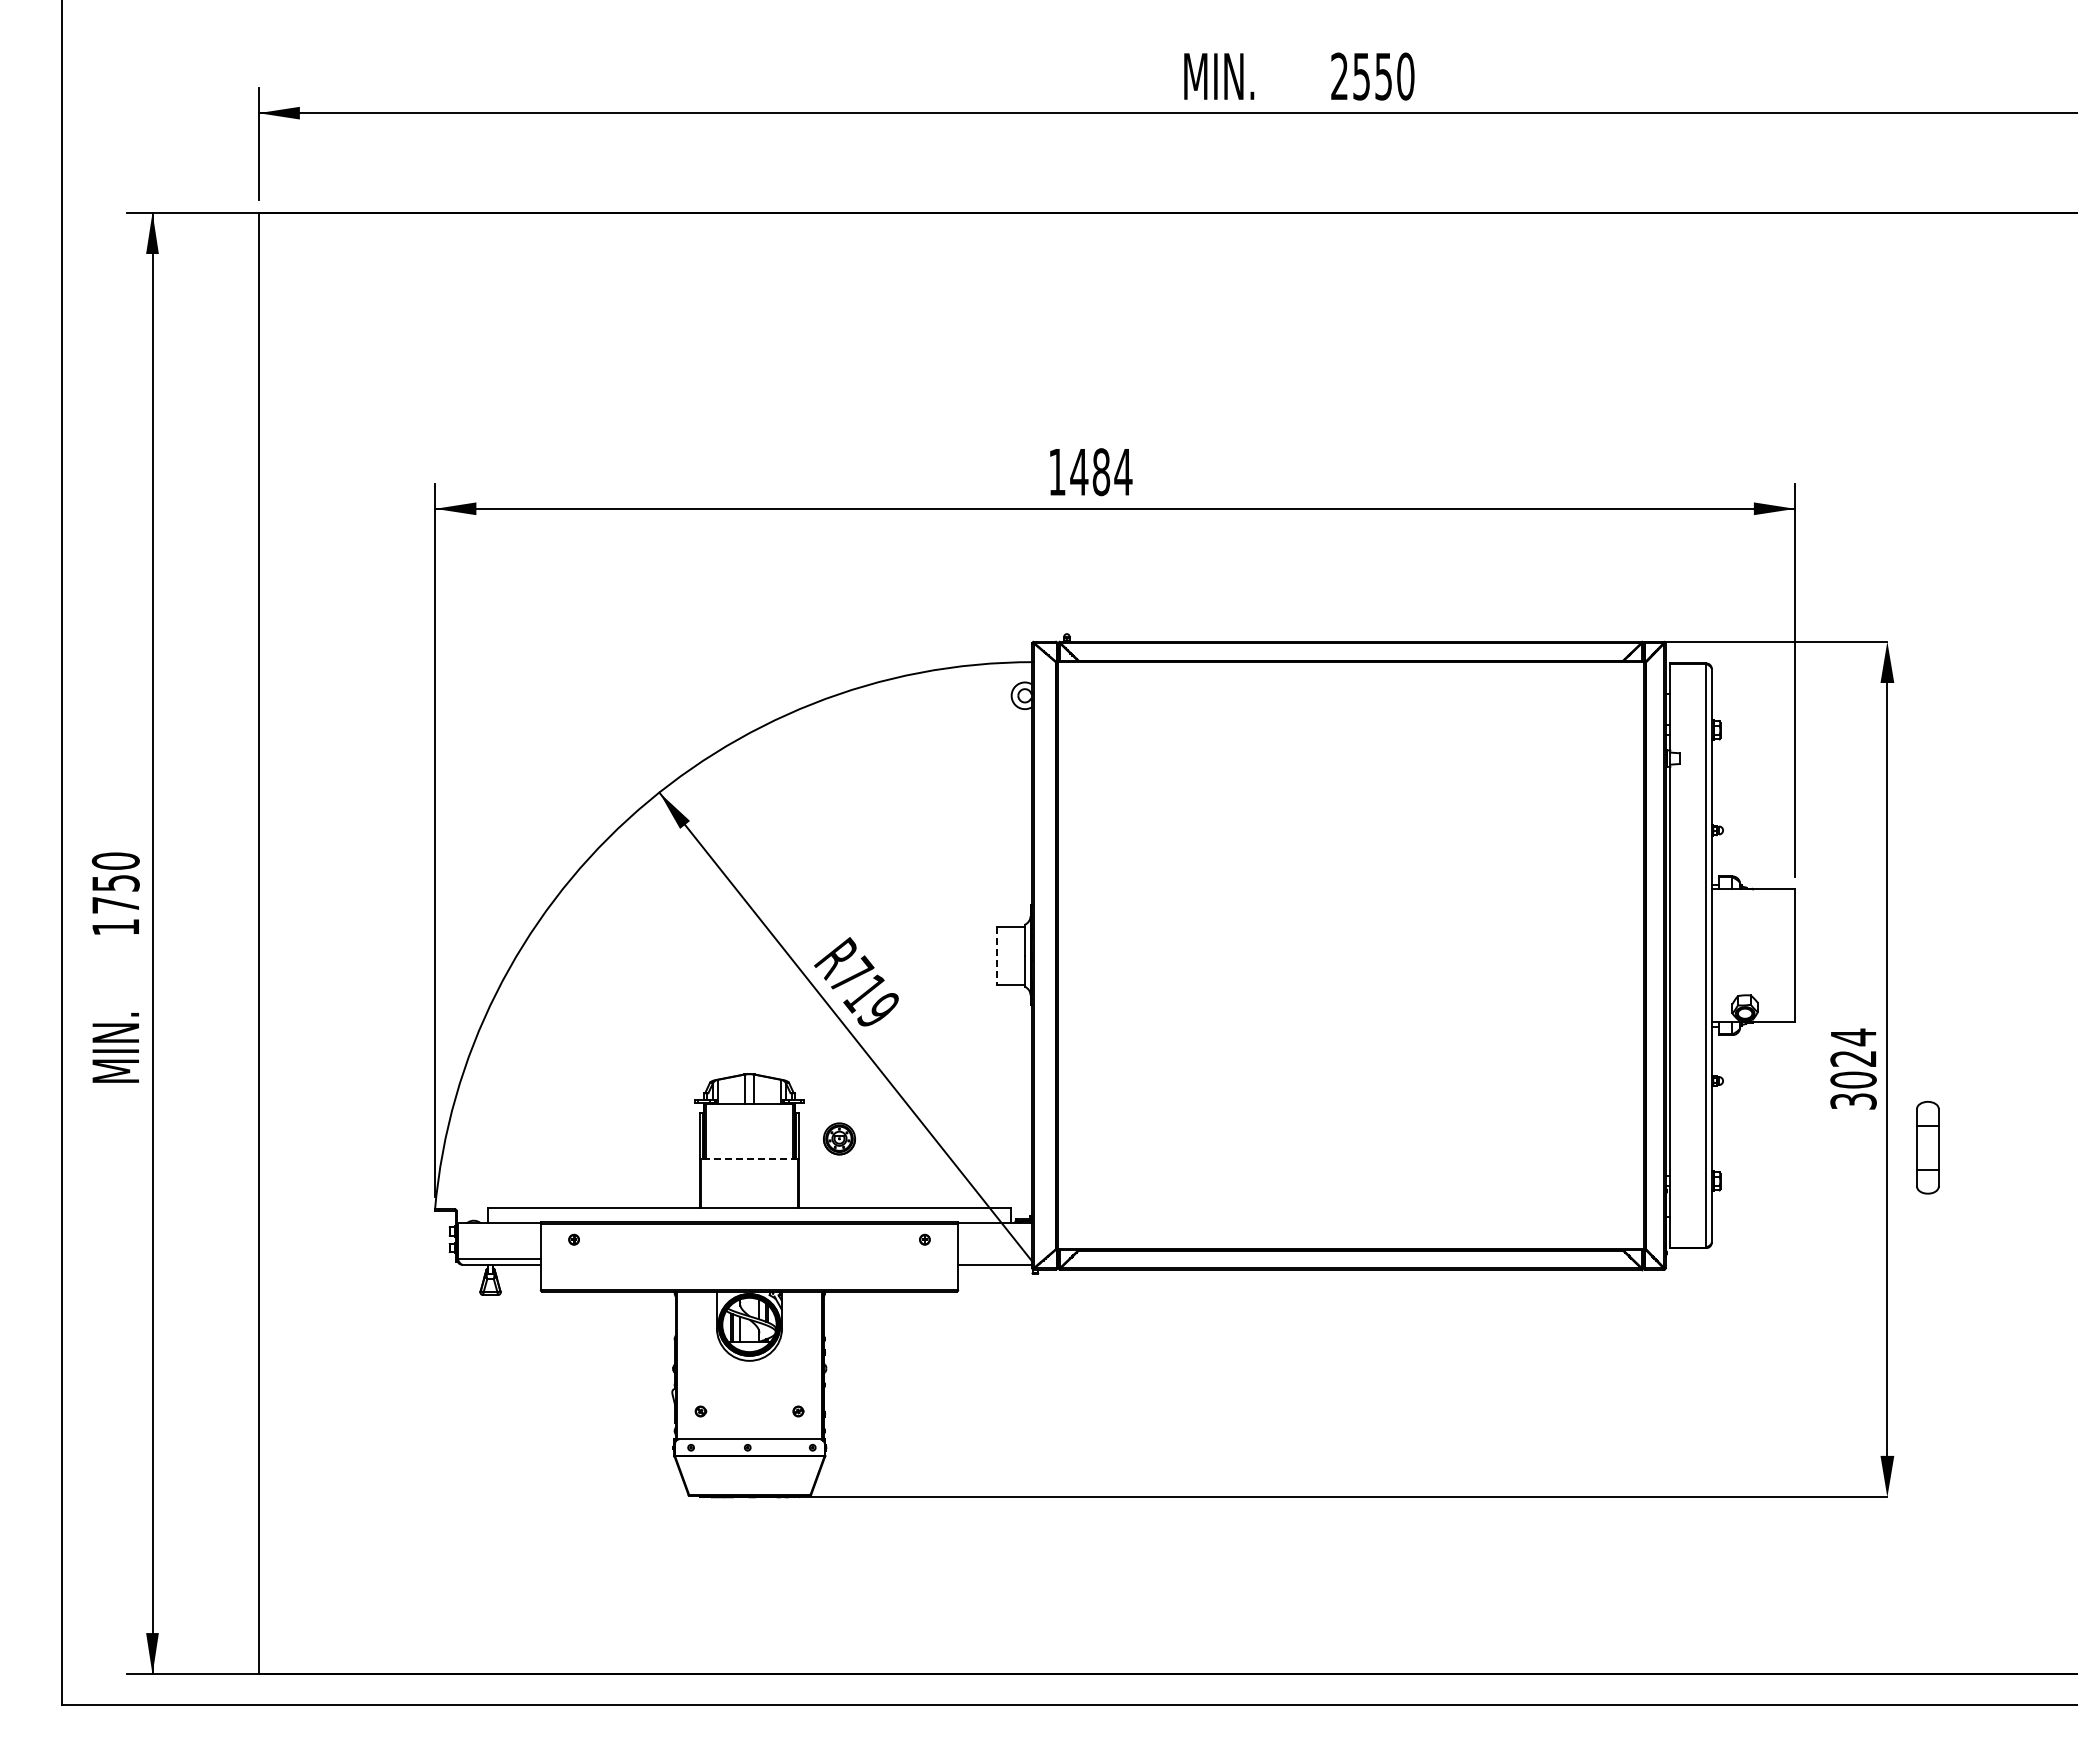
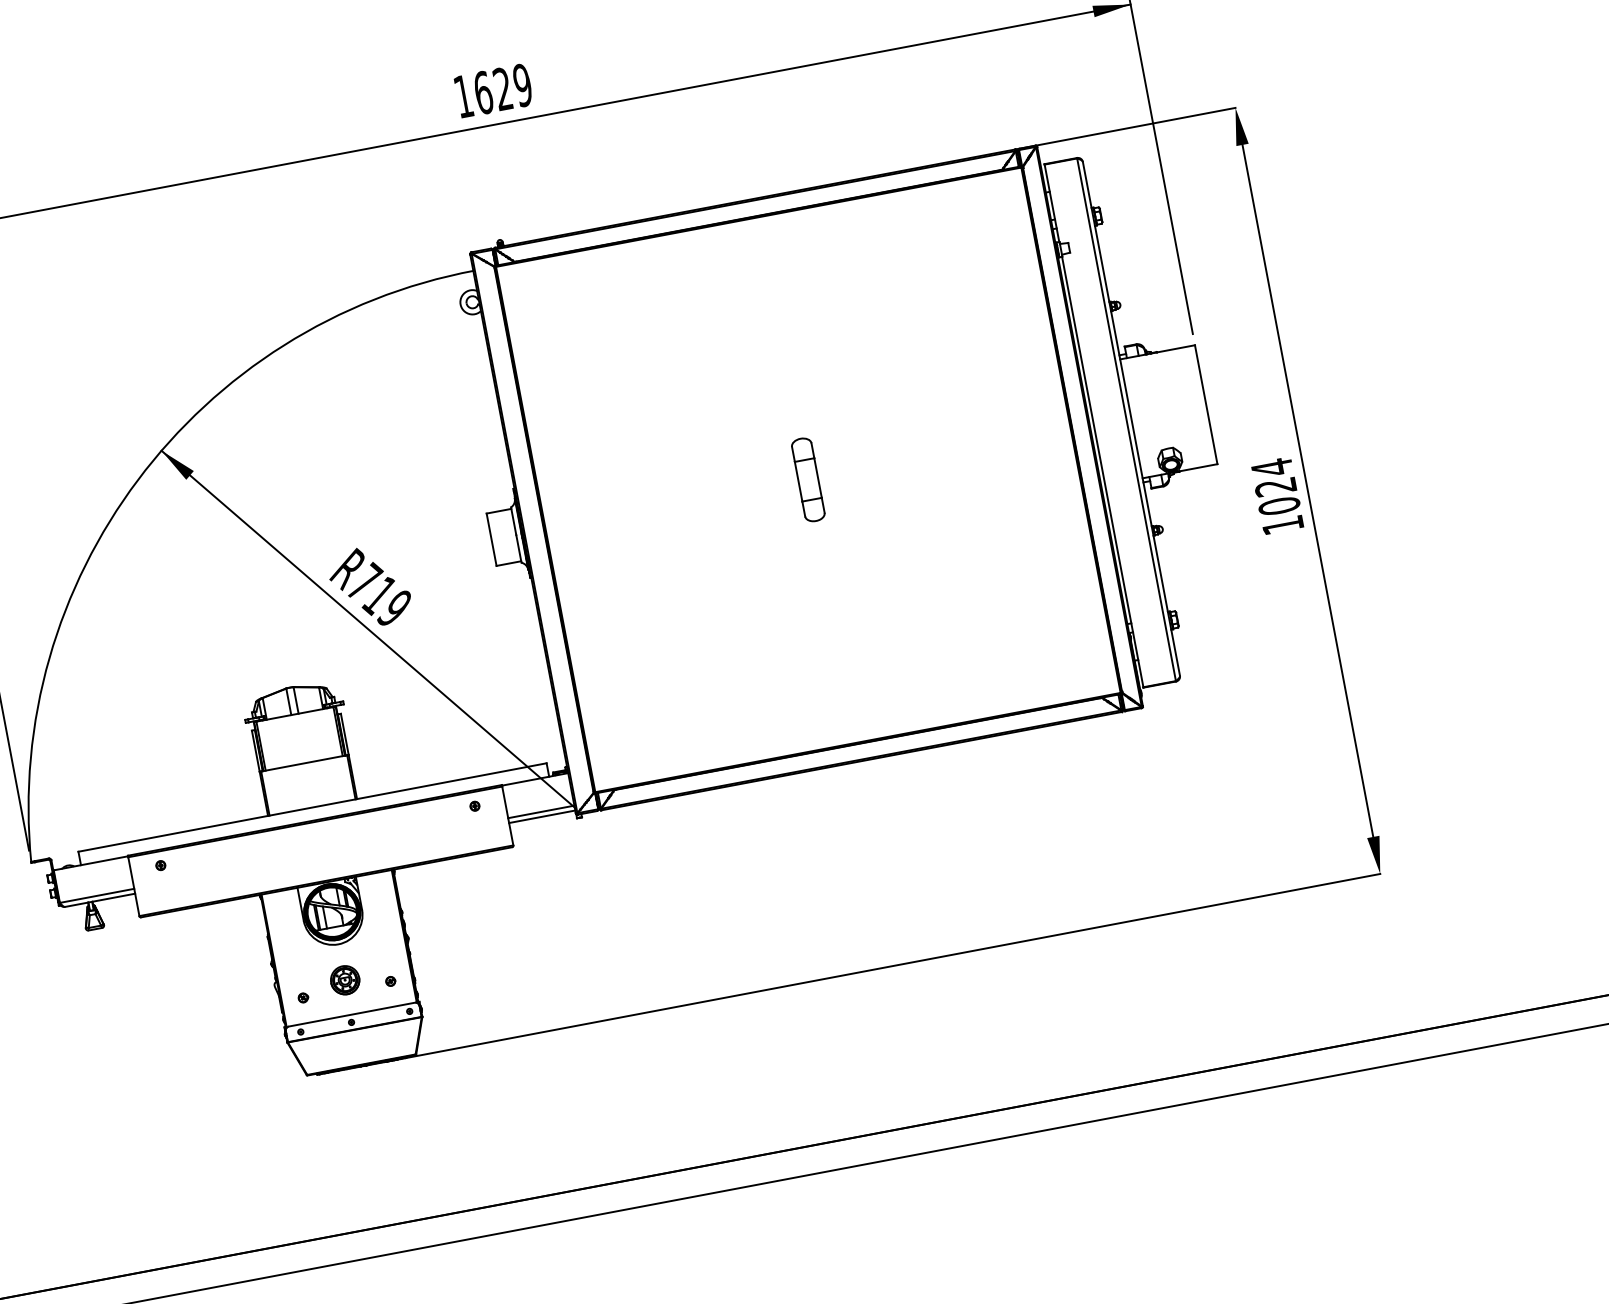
text: (1101, 472) -> (503, 89), 1484 -> 1629
line: (997, 956) -> (492, 540), dashed -> solid
text: (1853, 1101) -> (1282, 525), 3024 -> 1024
part: (839, 1138) -> (345, 979), moved
part: (1927, 1147) -> (807, 479), moved
line: (749, 1158) -> (304, 763), dashed -> solid
line: (995, 1259) -> (541, 811), added

